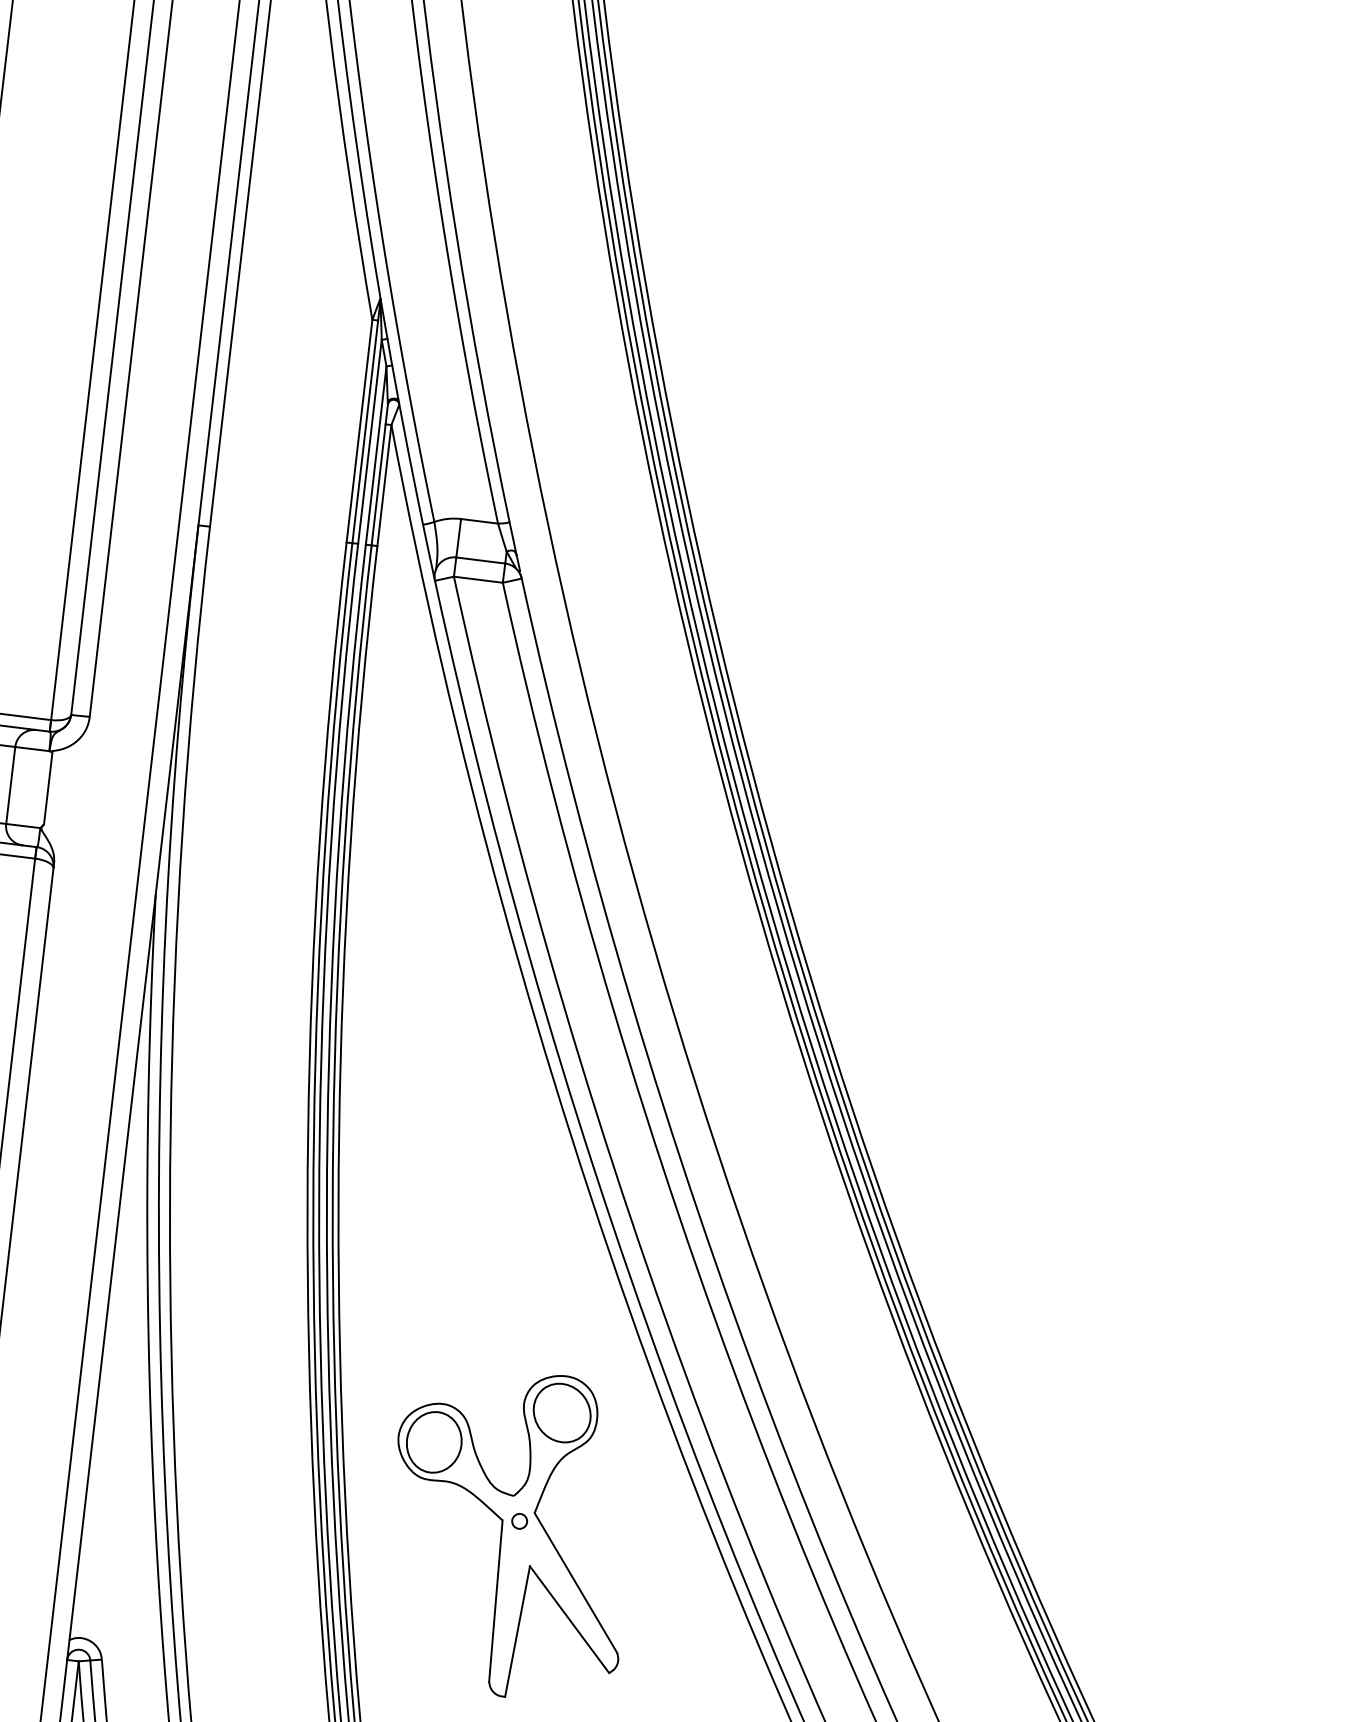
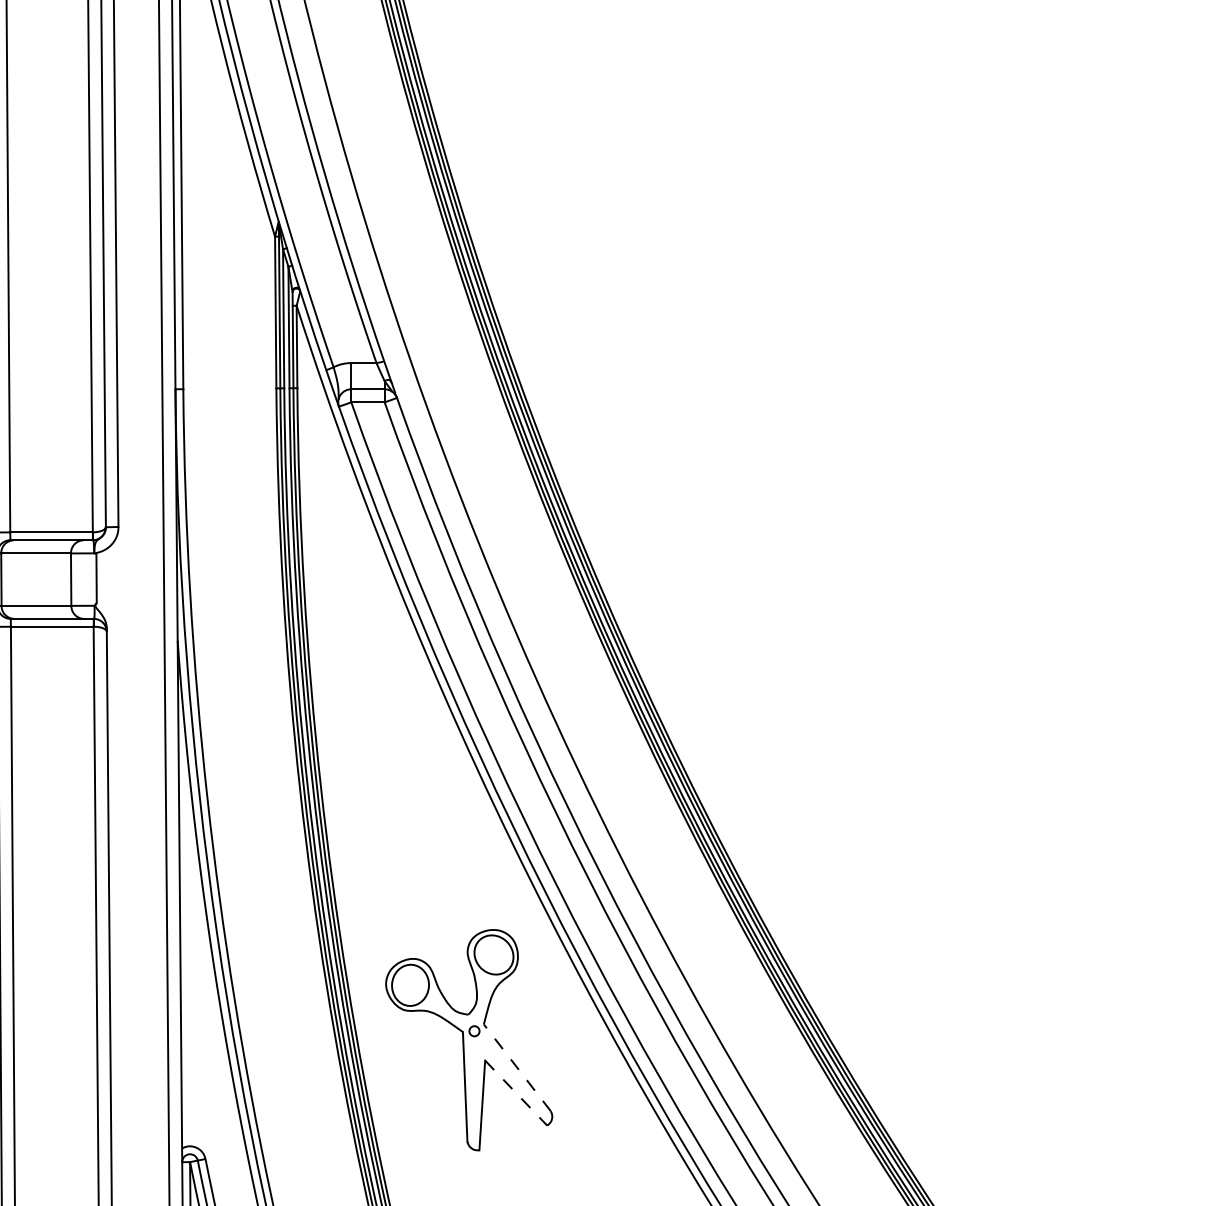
line: (576, 1582) -> (517, 1067), solid -> dashed
line: (569, 1620) -> (516, 1093), solid -> dashed

